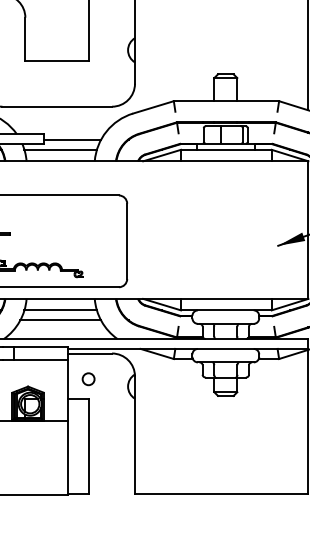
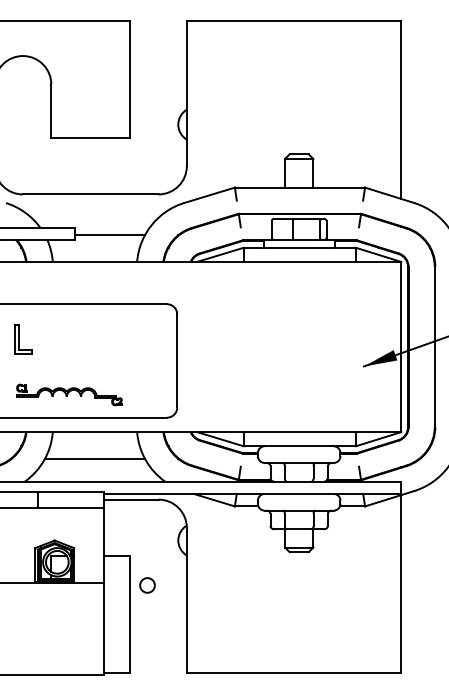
line: (60, 149) -> (94, 247), removed
line: (60, 310) -> (94, 446), removed
circle: (88, 379) -> (147, 585), moved

